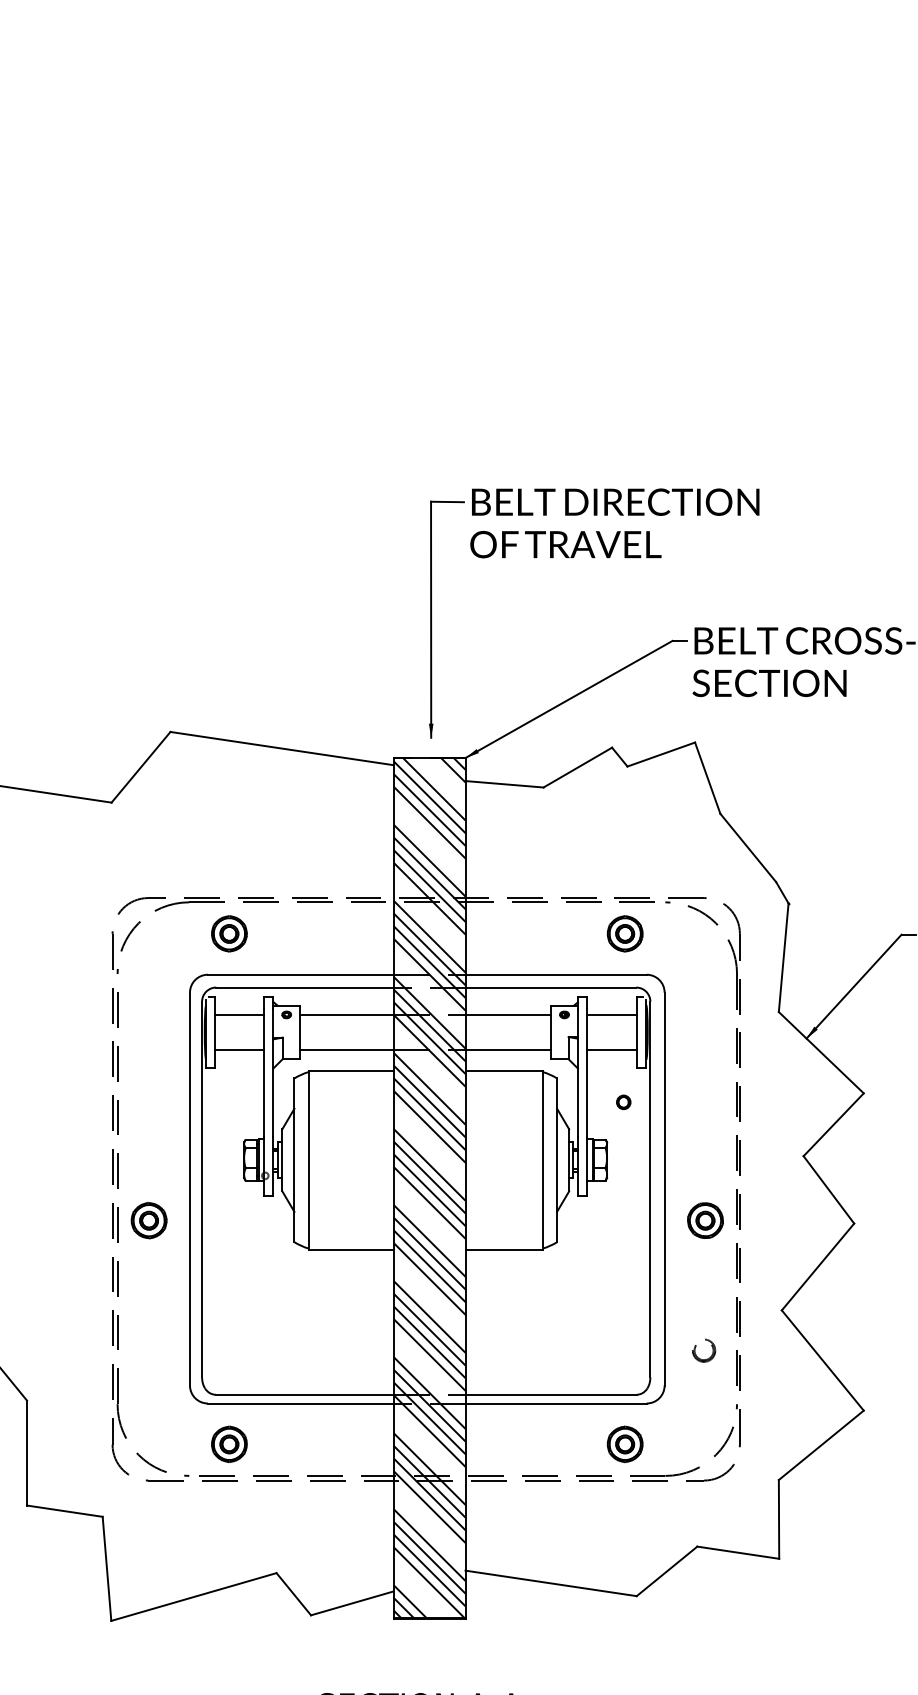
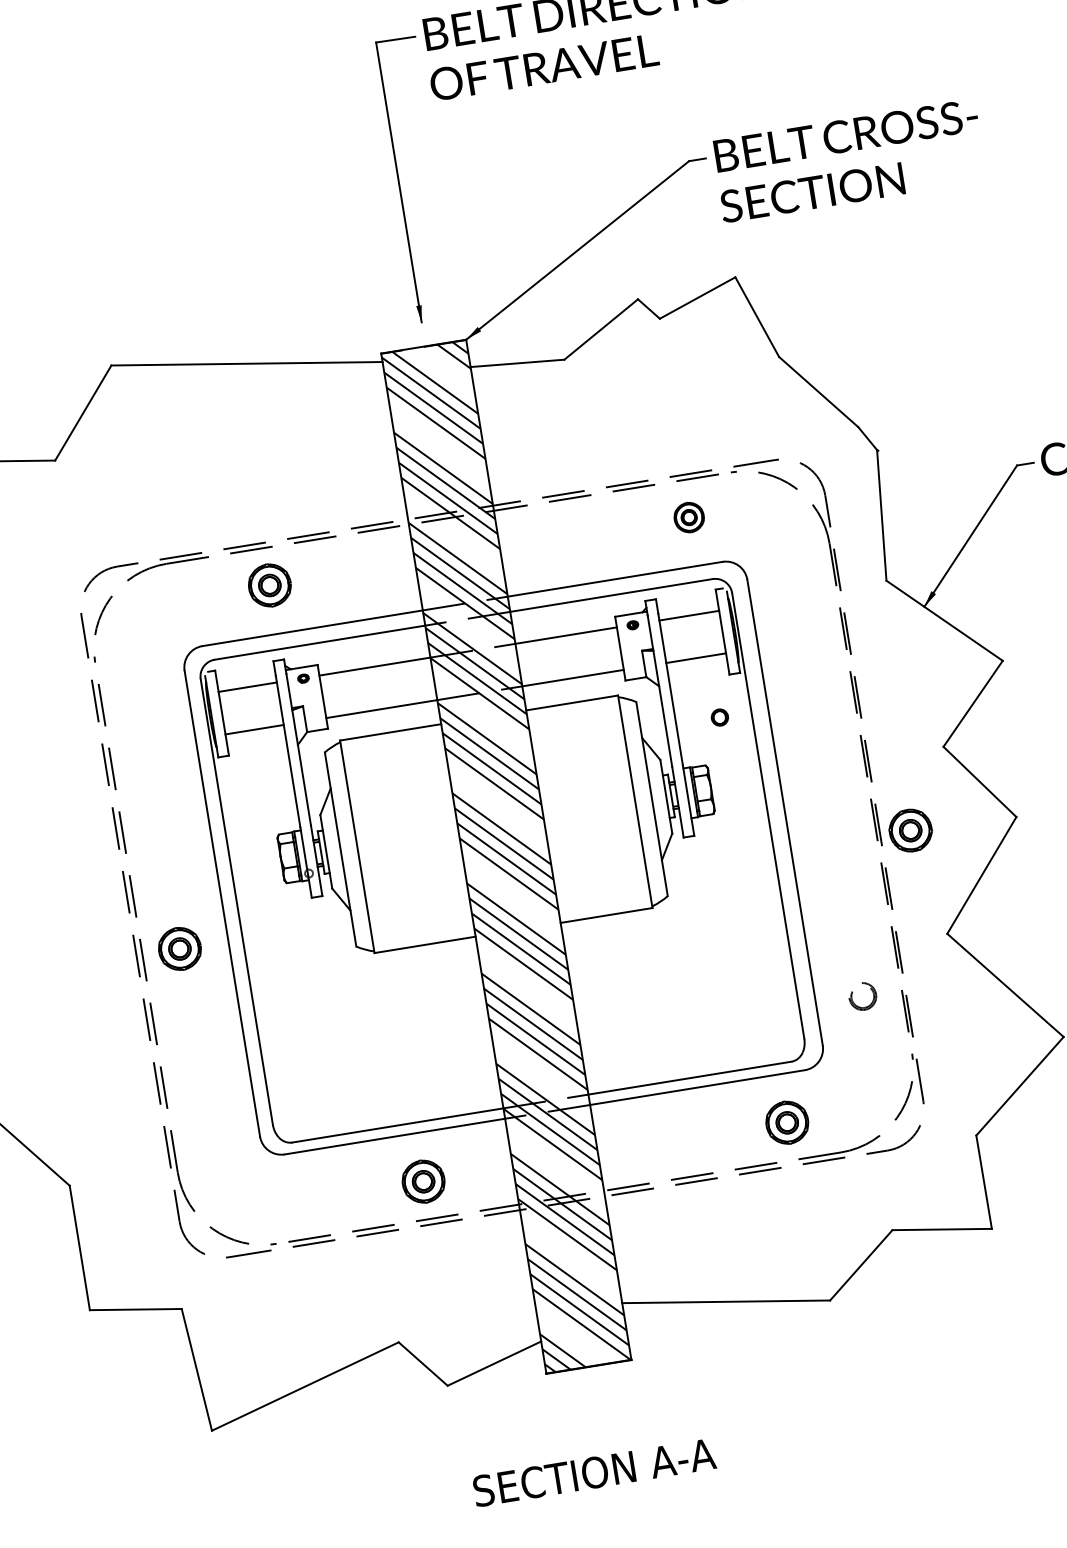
part: (229, 933) -> (269, 585), moved
part: (624, 933) -> (688, 517), size x0.7
part: (705, 1220) -> (910, 830), moved
part: (229, 1443) -> (423, 1180), moved

